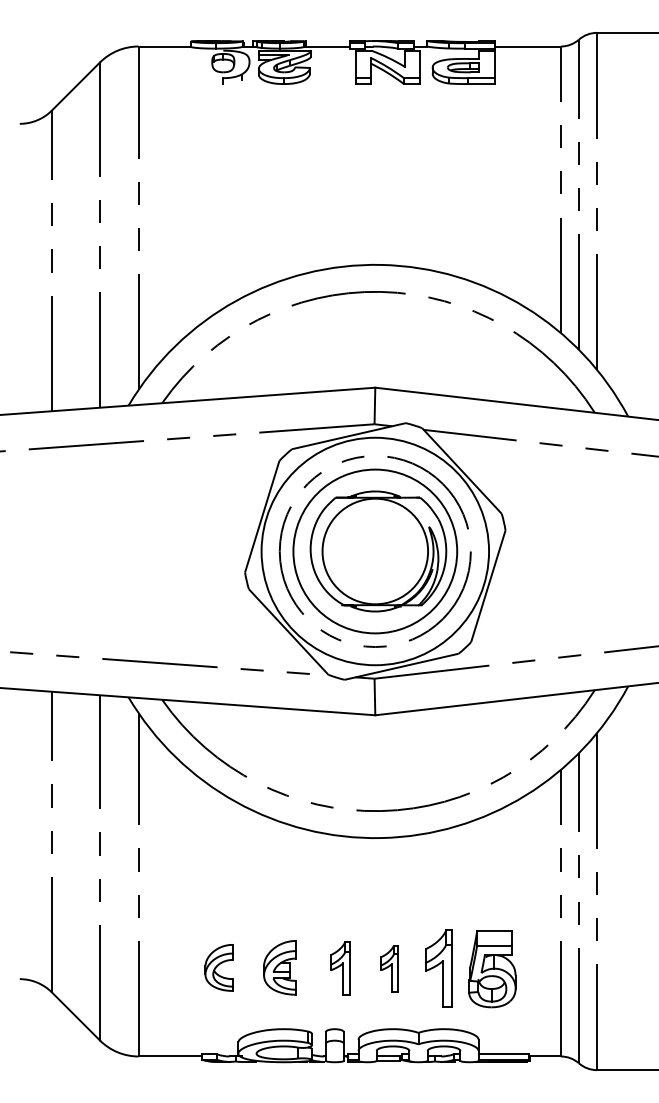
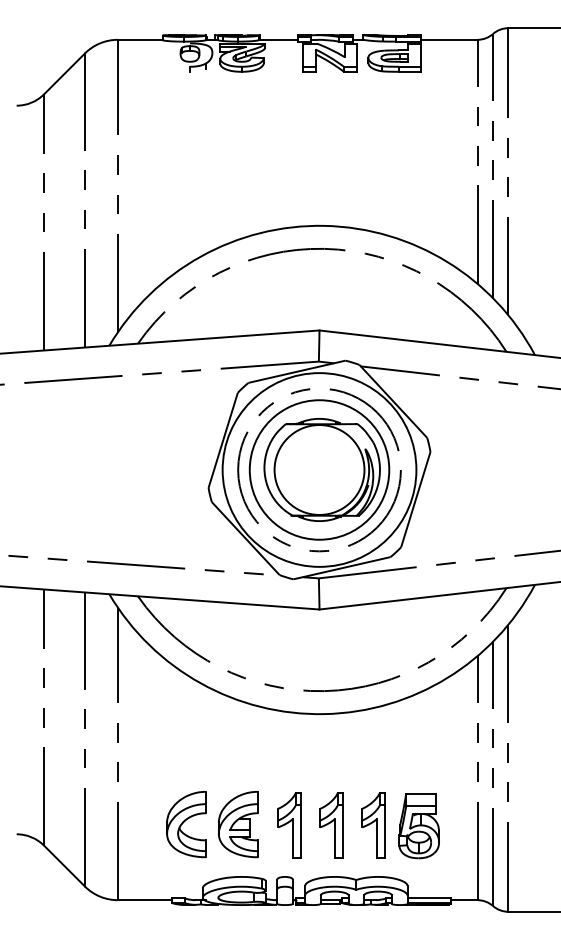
part: (219, 967) -> (186, 824), size x1.67
part: (280, 967) -> (238, 824), size x1.43
part: (340, 968) -> (289, 825), size x1.43
part: (389, 968) -> (331, 825), size x1.67

